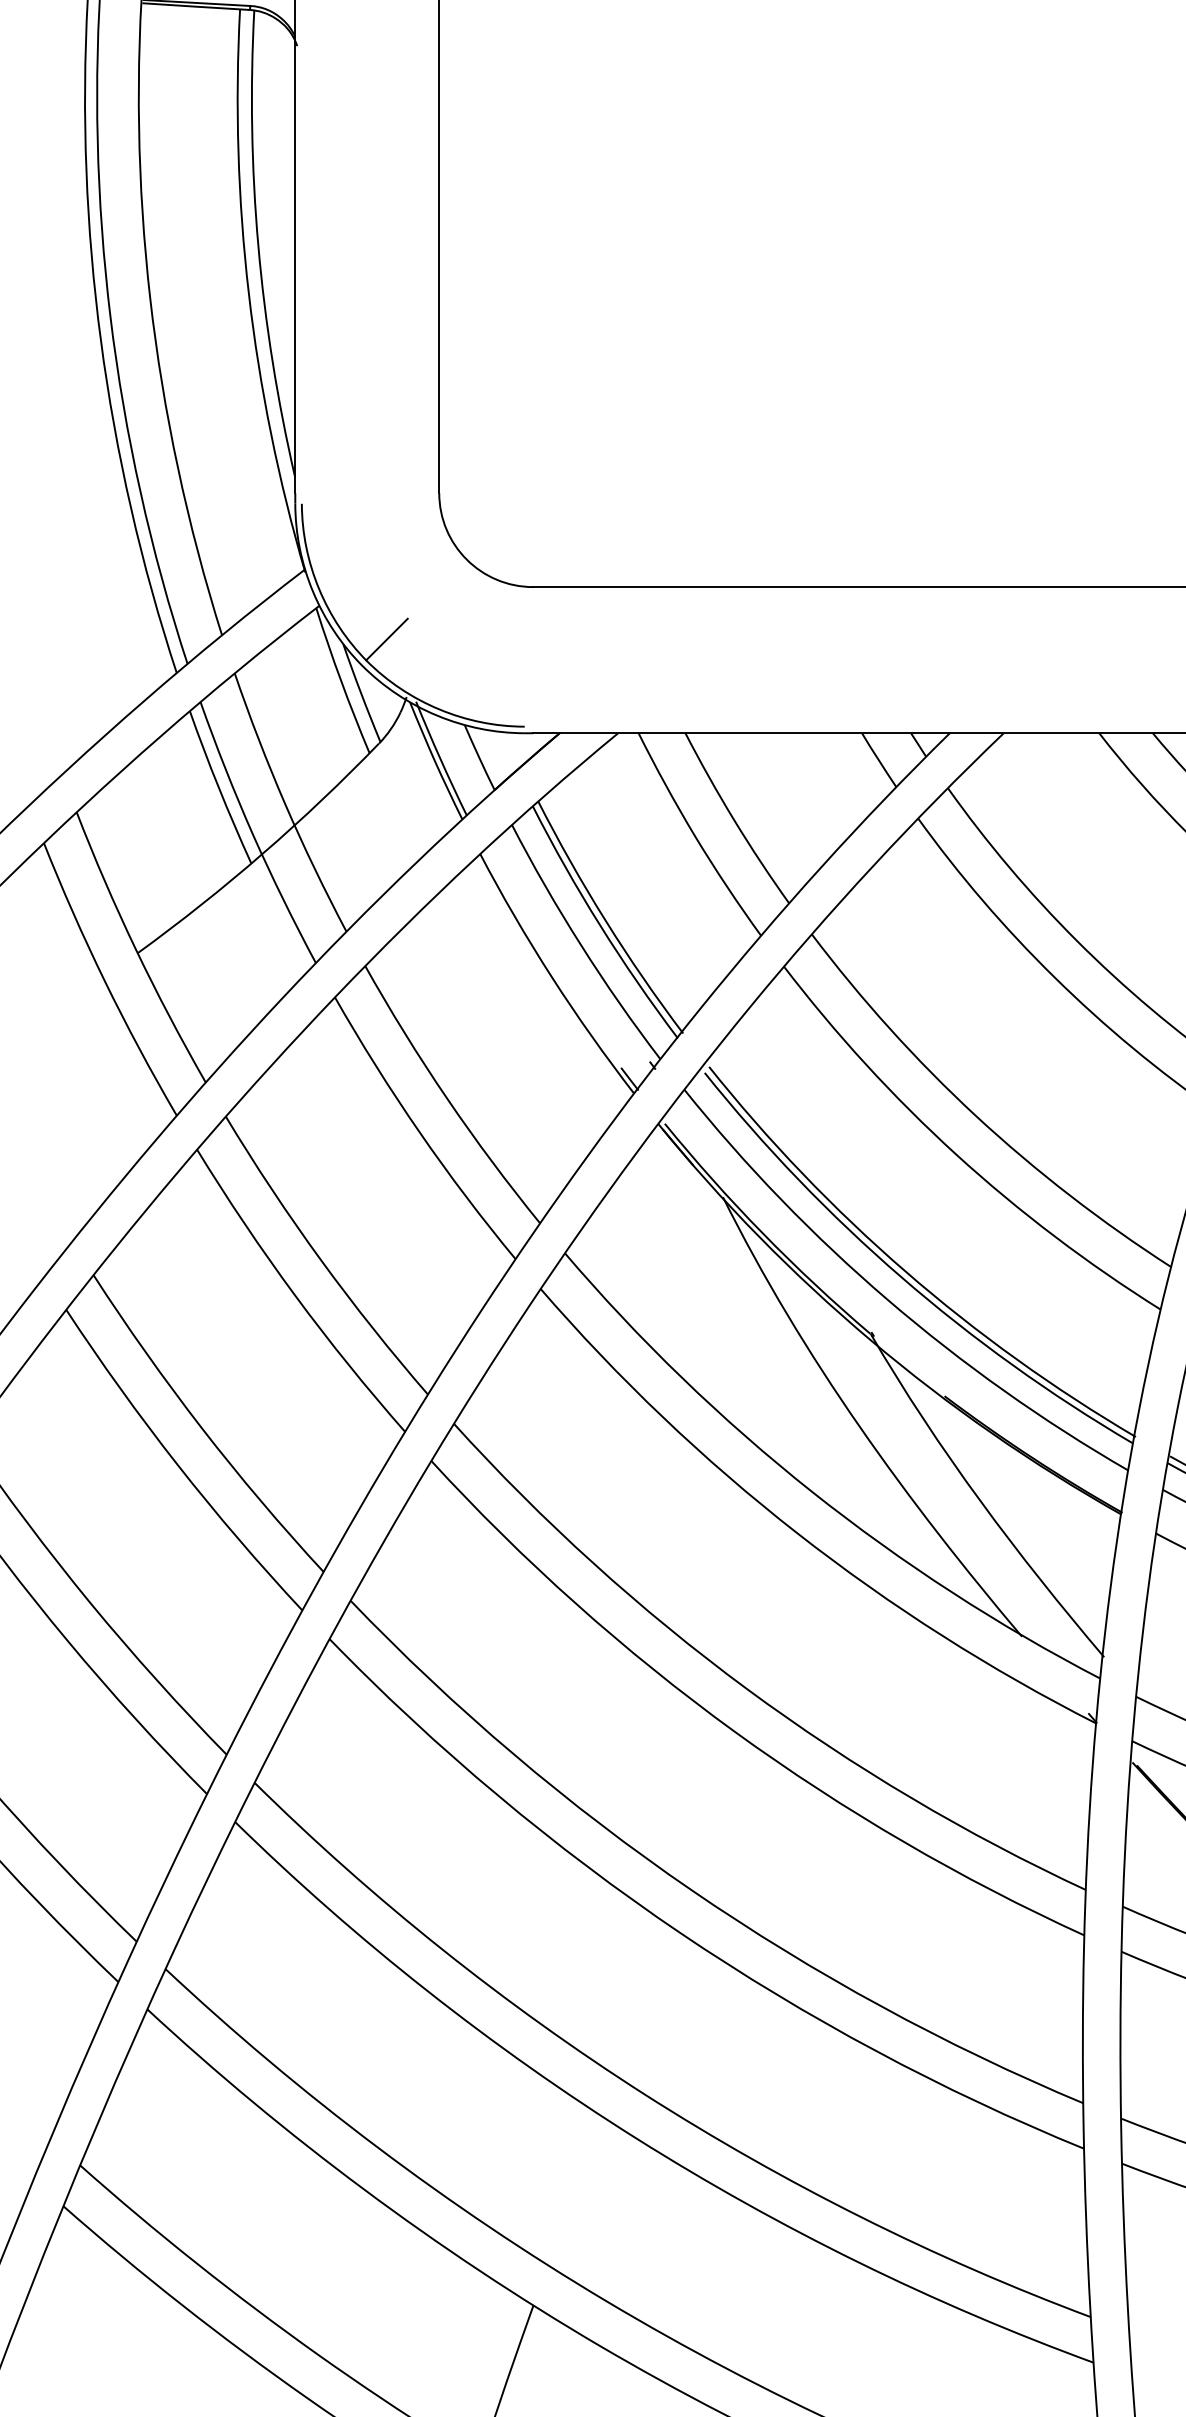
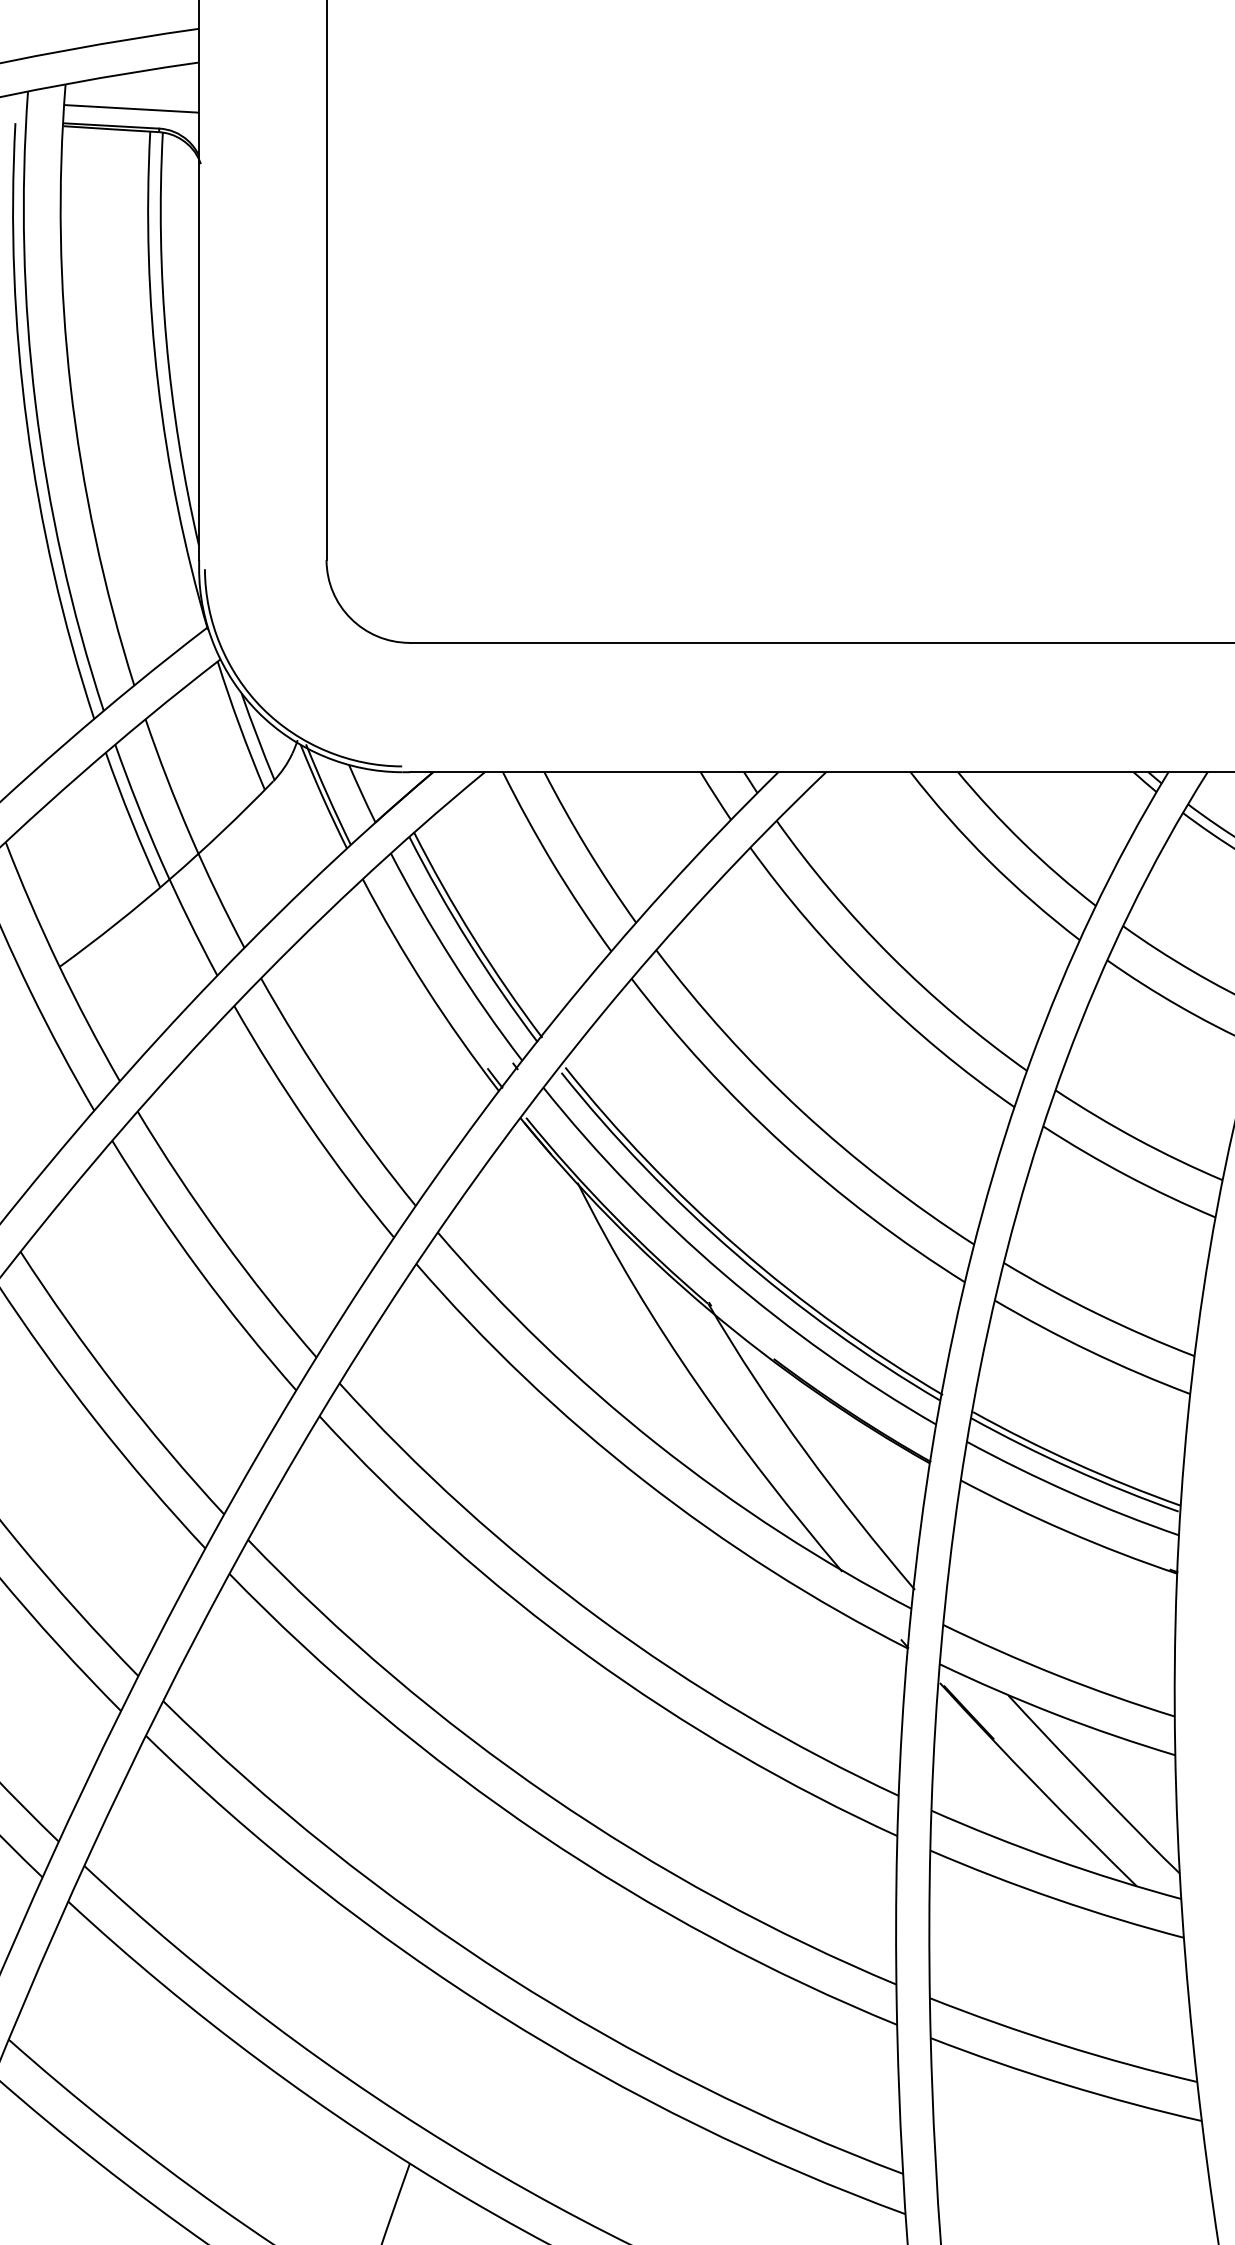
line: (386, 638) -> (279, 688), removed

